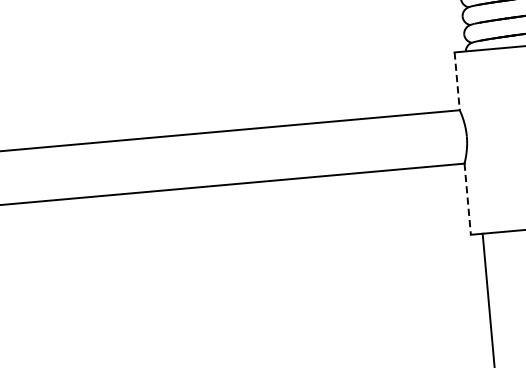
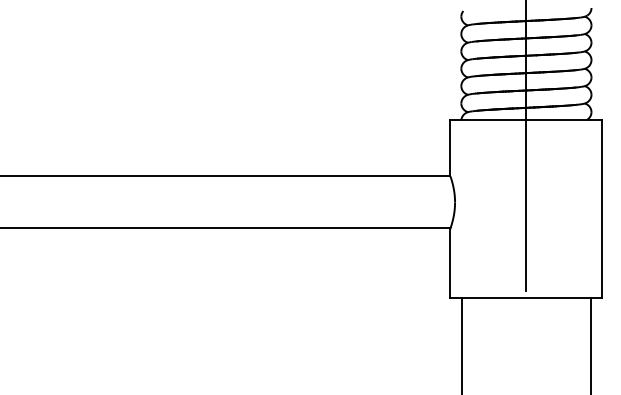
line: (457, 81) -> (450, 148), dashed -> solid
line: (467, 199) -> (450, 263), dashed -> solid

